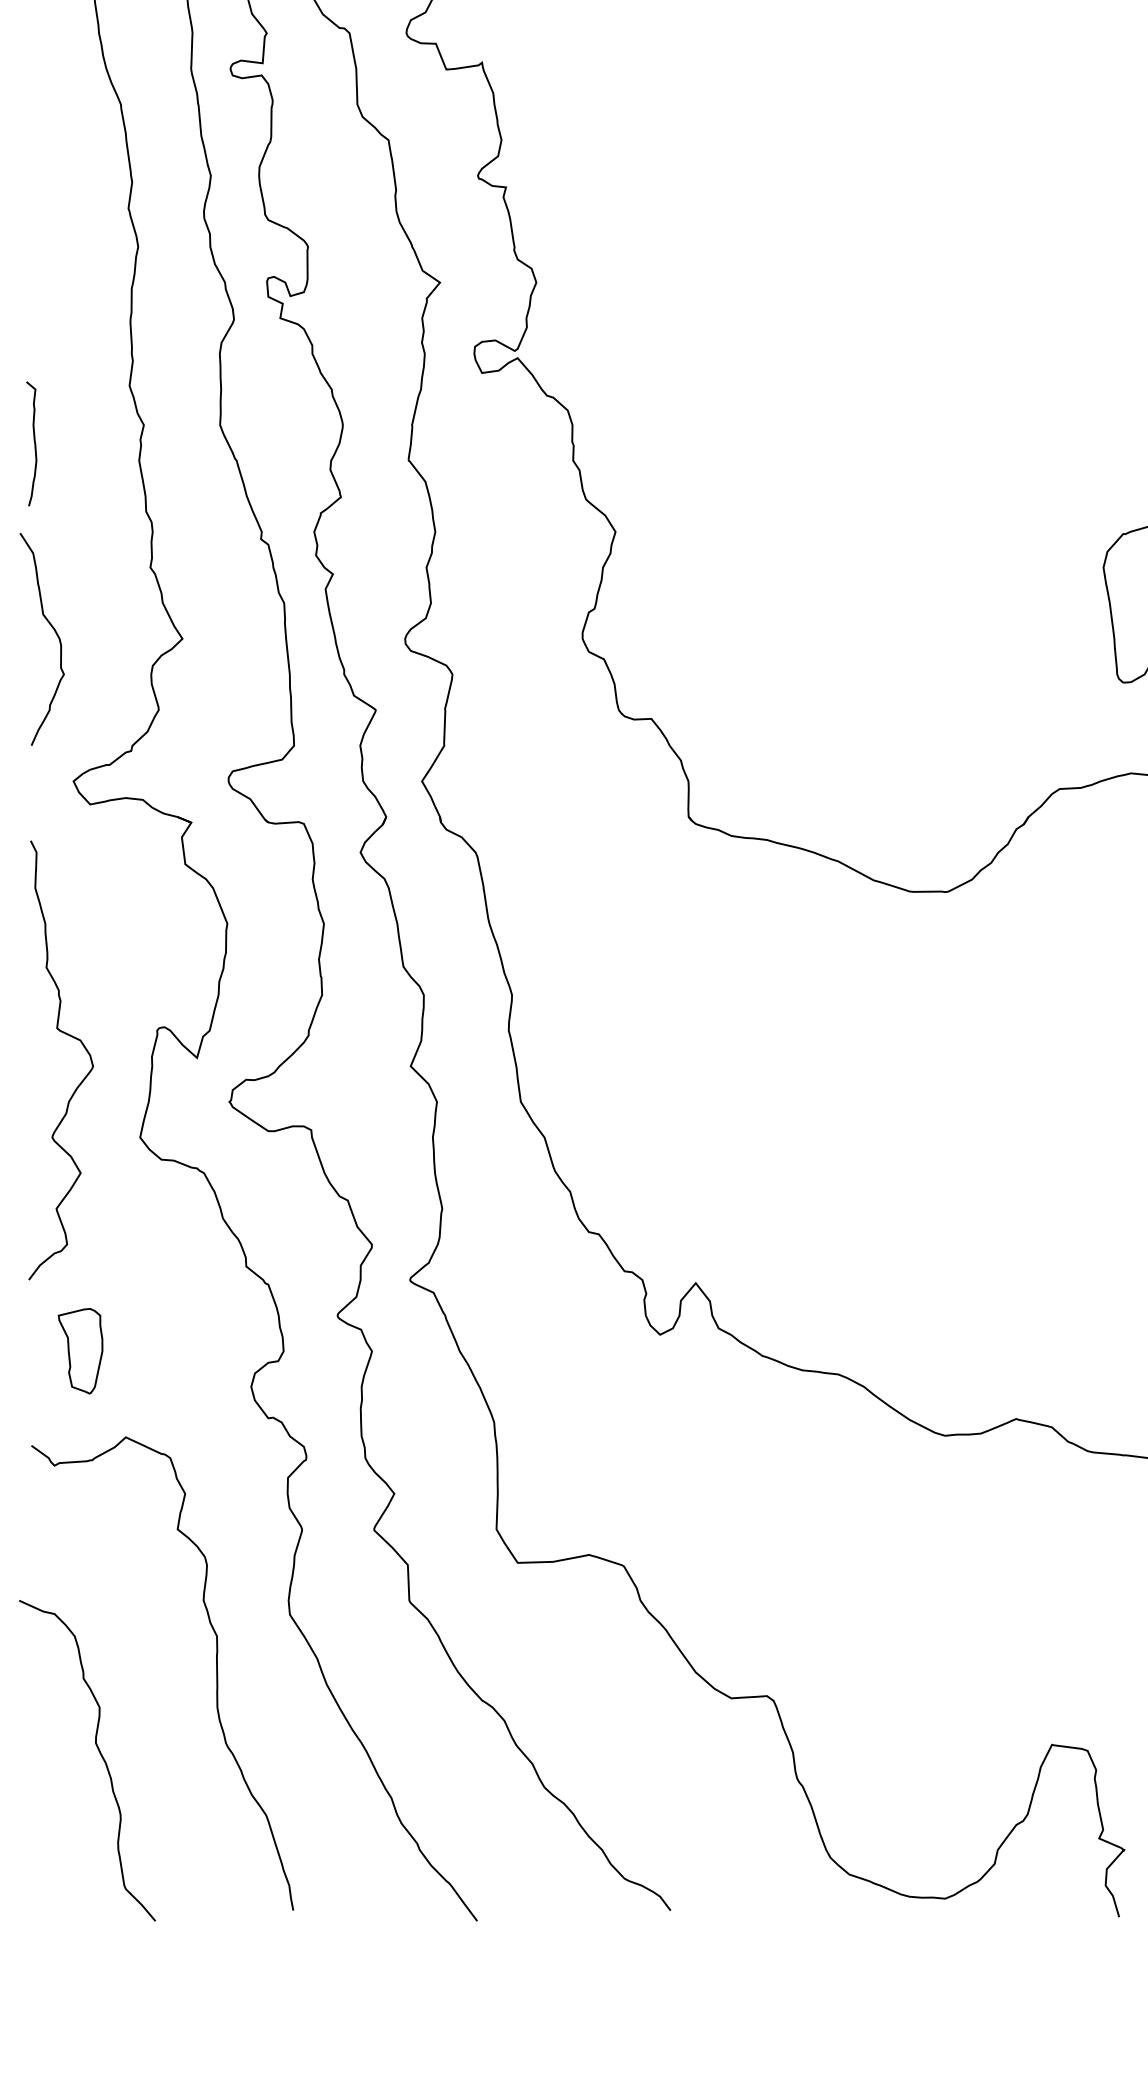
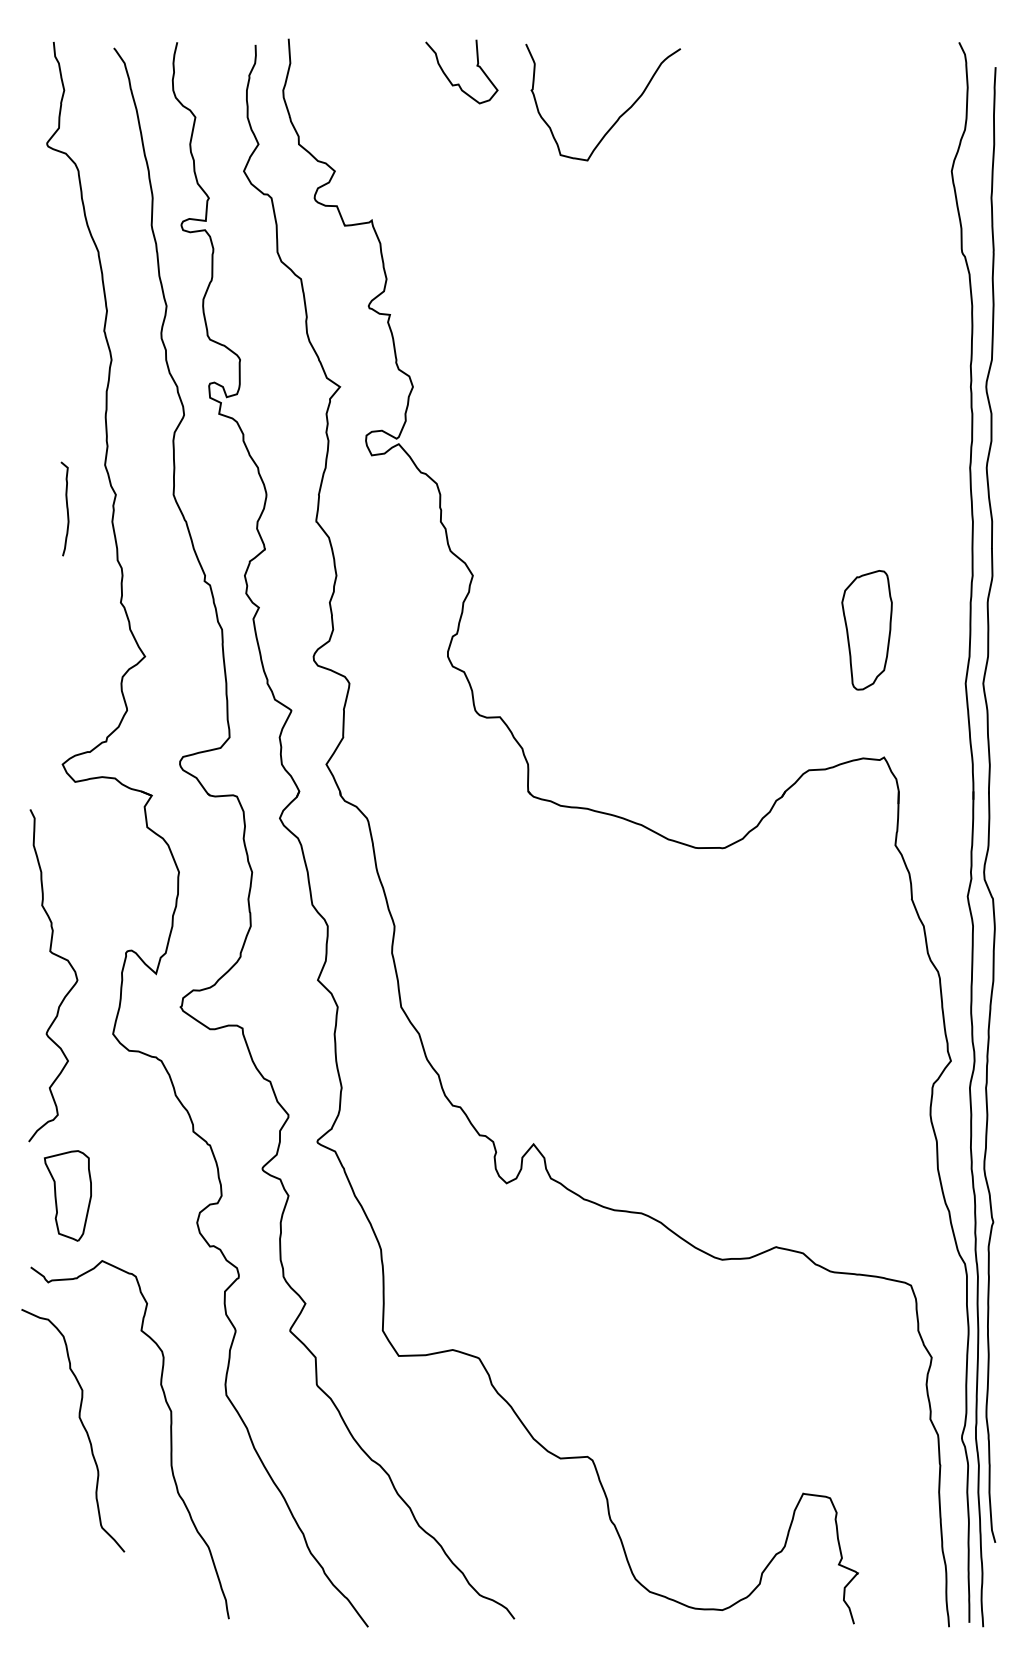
curve: (33, 443) -> (66, 508), moved
curve: (54, 633) -> (48, 652), removed
part: (79, 1350) -> (67, 1195), size x1.4
curve: (99, 1755) -> (82, 1426), moved

